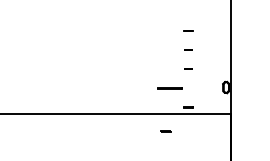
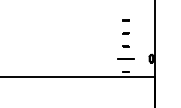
line: (169, 87) -> (125, 58), moved
part: (164, 131) -> (110, 88), removed

